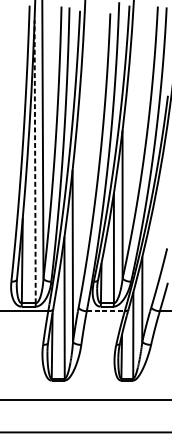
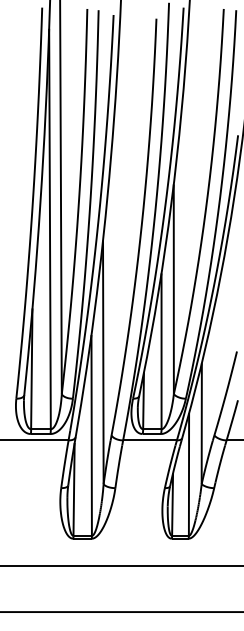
line: (35, 161) -> (50, 228), dashed -> solid
line: (106, 311) -> (150, 440), dashed -> solid

